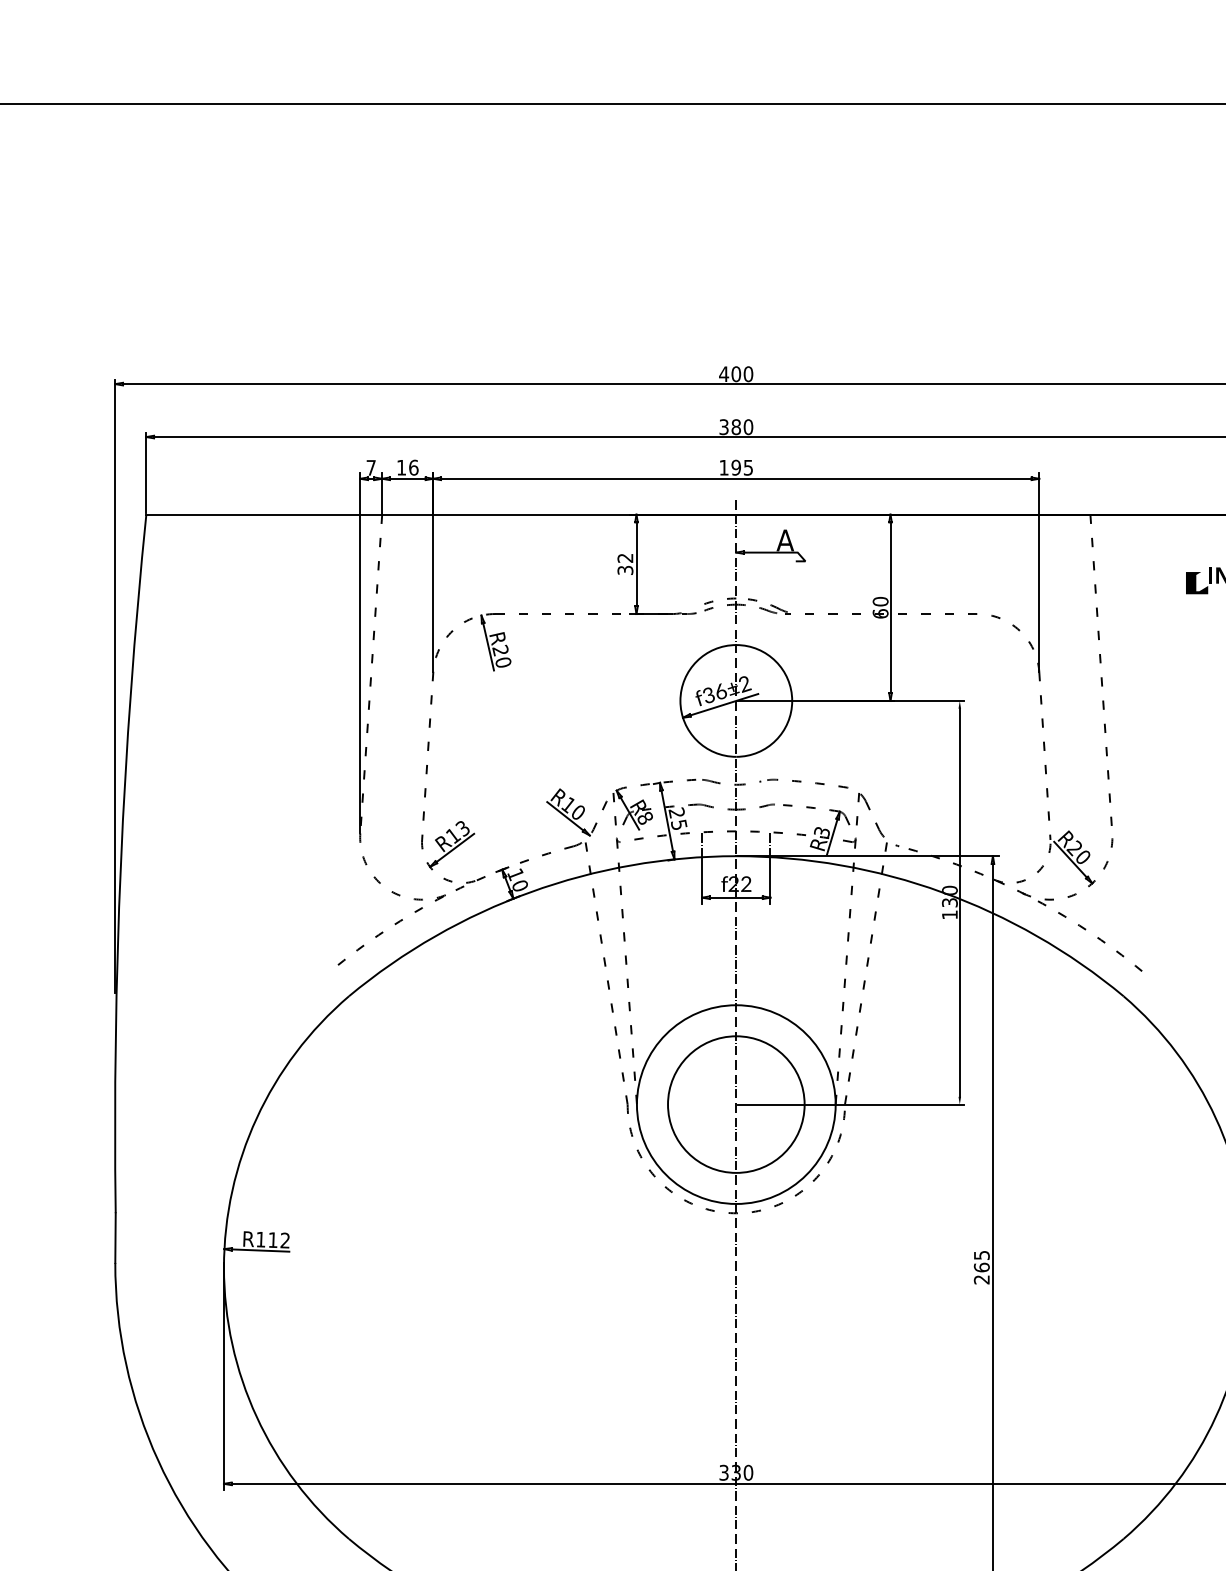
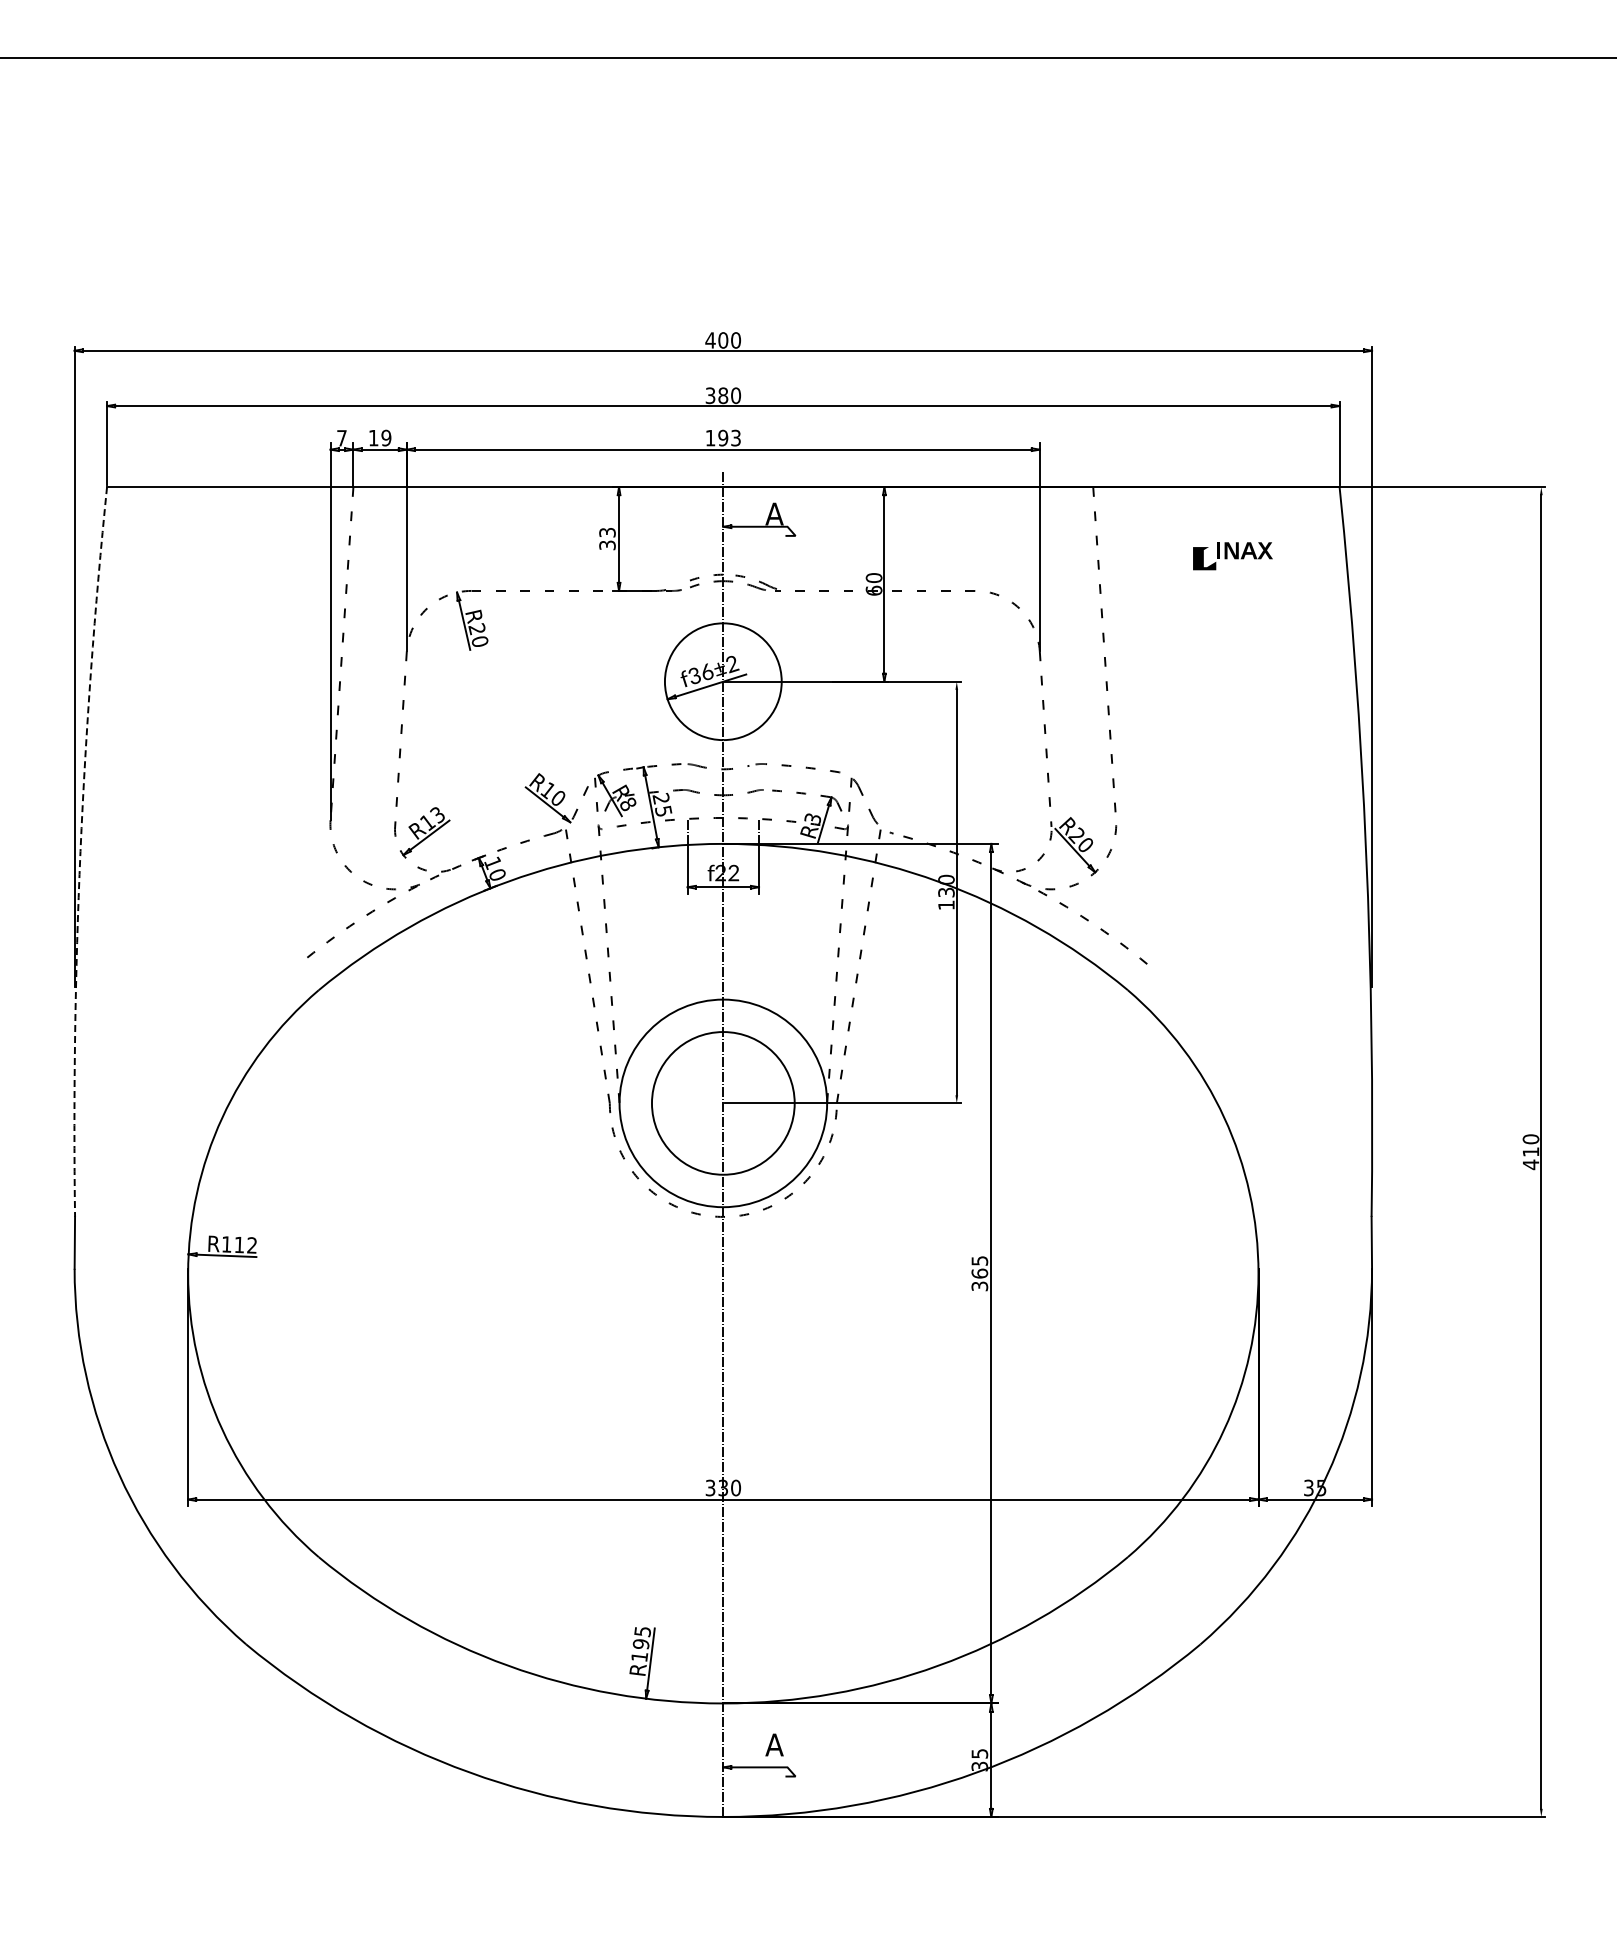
text: (413, 467) -> (386, 437), 16 -> 19
text: (747, 467) -> (735, 437), 195 -> 193
text: (625, 558) -> (607, 532), 32 -> 33
arc: (120, 863) -> (80, 851), solid -> dashed
text: (982, 1279) -> (980, 1286), 265 -> 365

